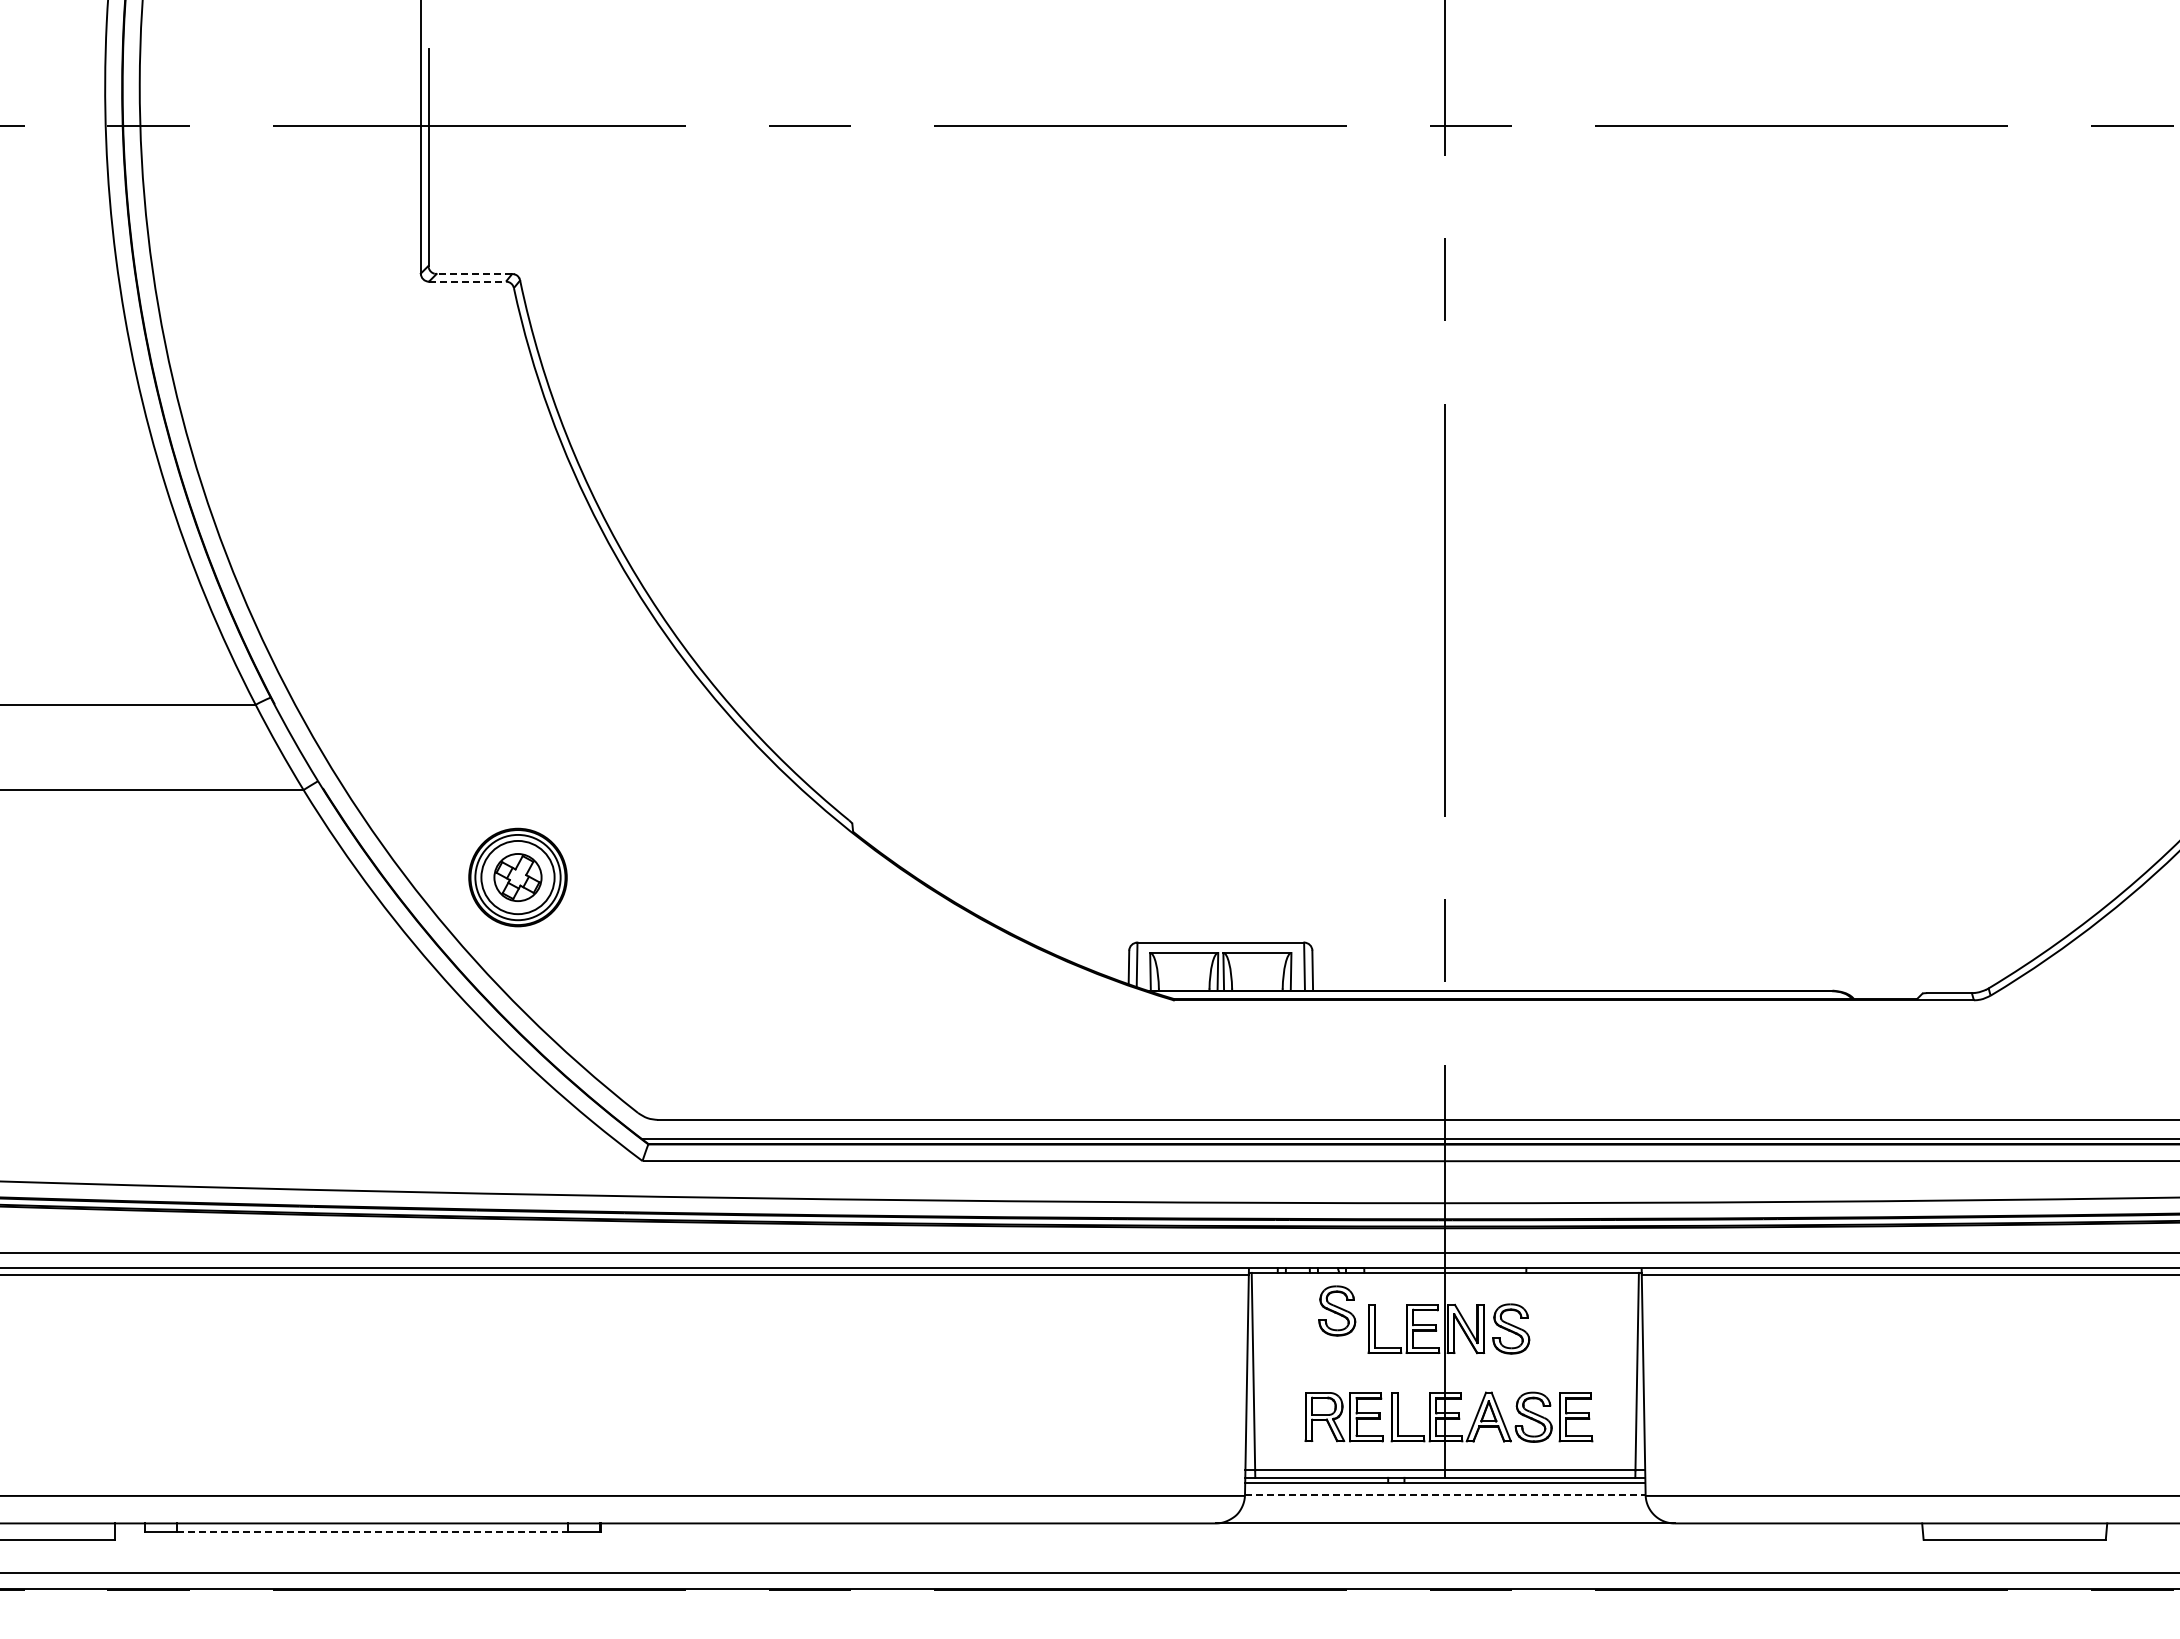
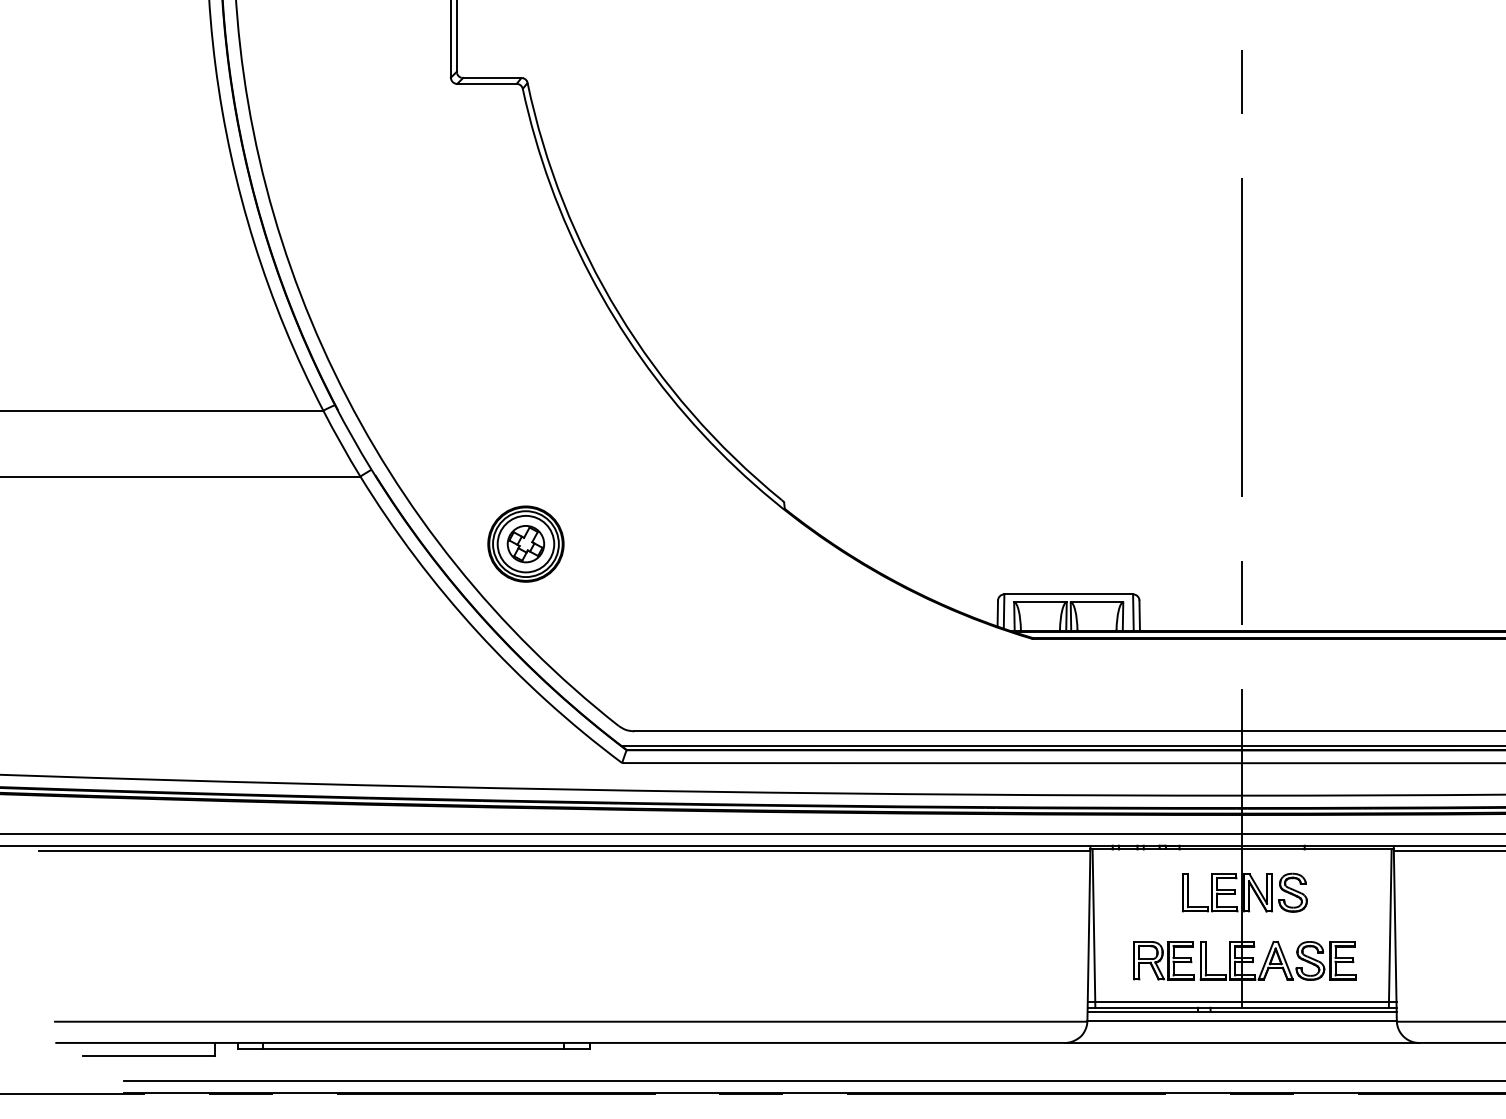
line: (474, 274) -> (492, 78), dashed -> solid
line: (467, 281) -> (486, 83), dashed -> solid
part: (1337, 1310) -> (1158, 878), removed
line: (1445, 1494) -> (1242, 1020), dashed -> solid
line: (373, 1531) -> (414, 1049), dashed -> solid

